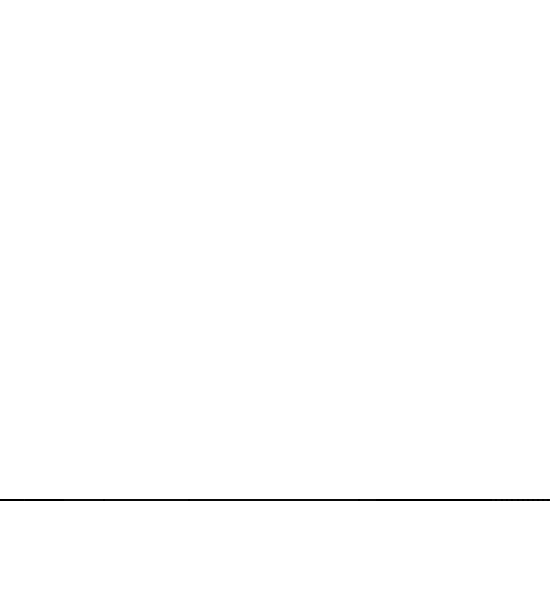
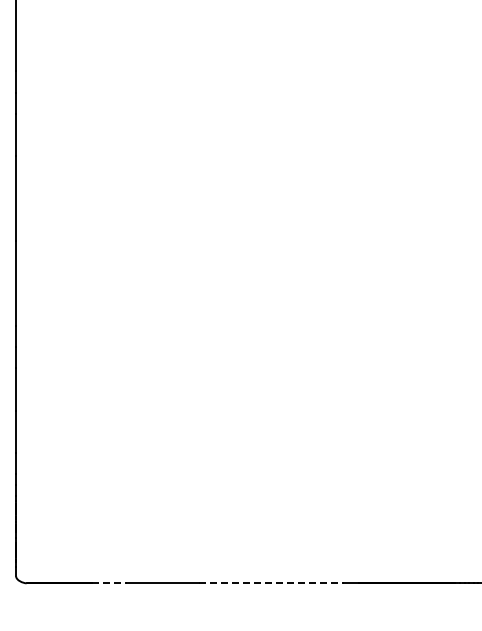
line: (84, 500) -> (110, 583), solid -> dashed
line: (275, 500) -> (272, 583), solid -> dashed

